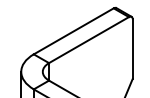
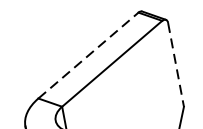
line: (74, 31) -> (89, 55), solid -> dashed
line: (132, 49) -> (175, 65), solid -> dashed

